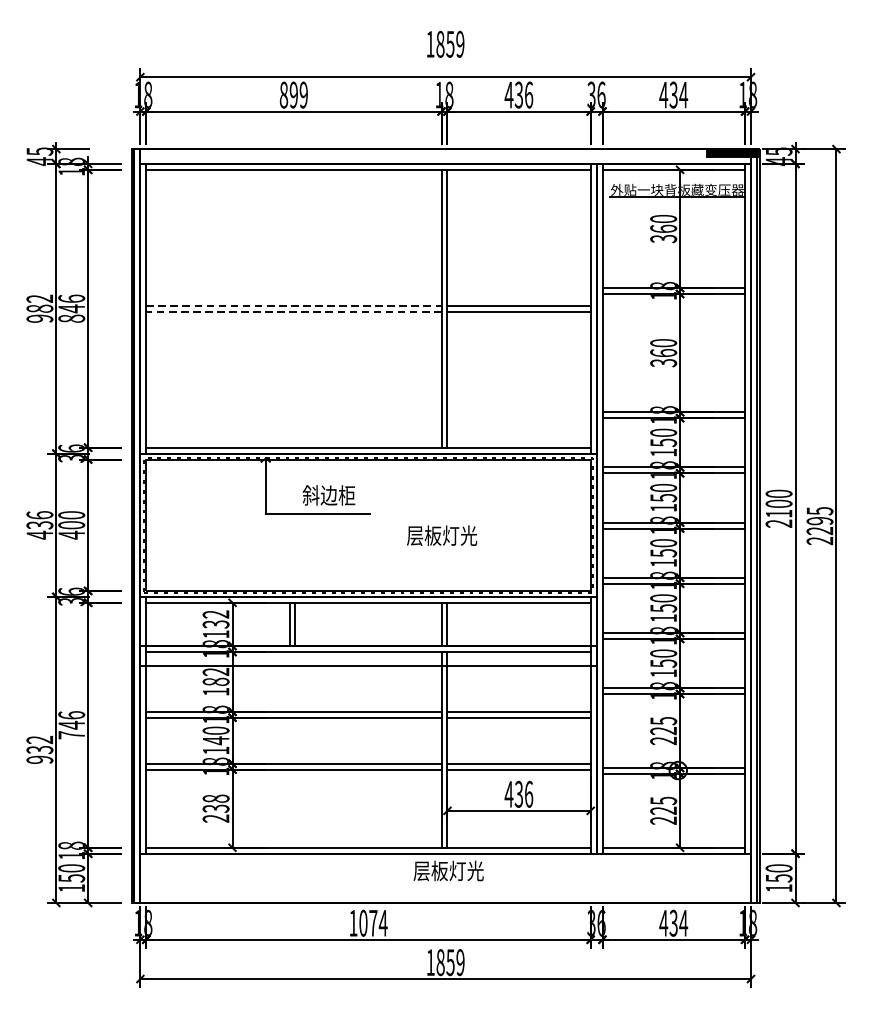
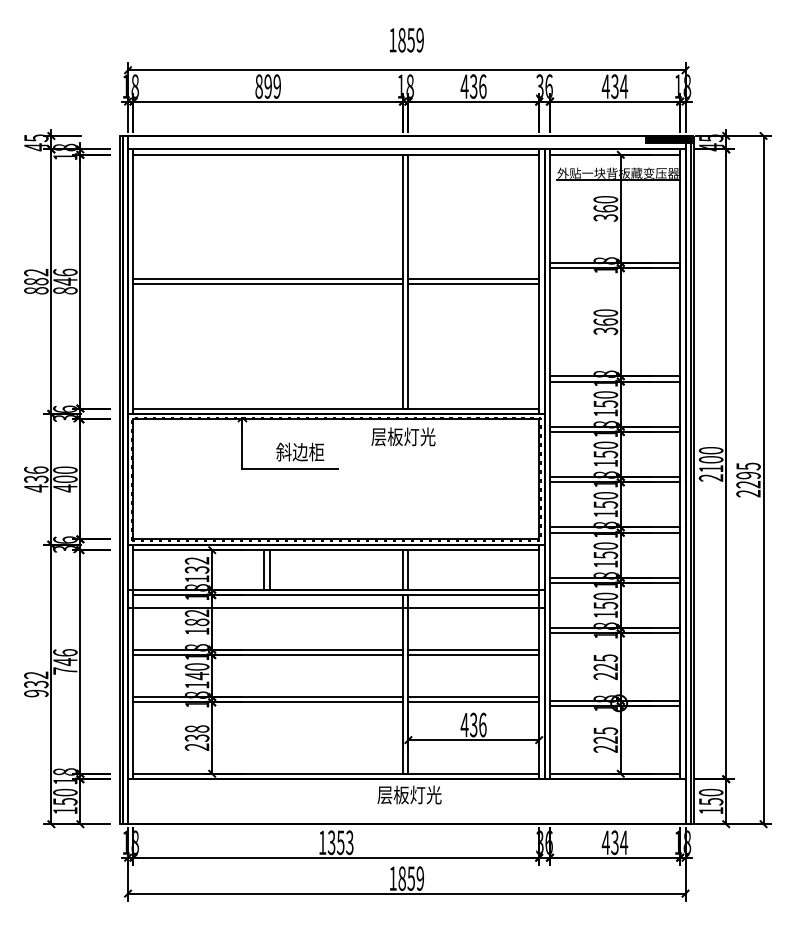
line: (146, 308) -> (133, 281), dashed -> solid
text: (40, 318) -> (36, 290), 982 -> 882
text: (442, 535) -> (403, 436), moved
text: (373, 923) -> (340, 842), 1074 -> 1353

